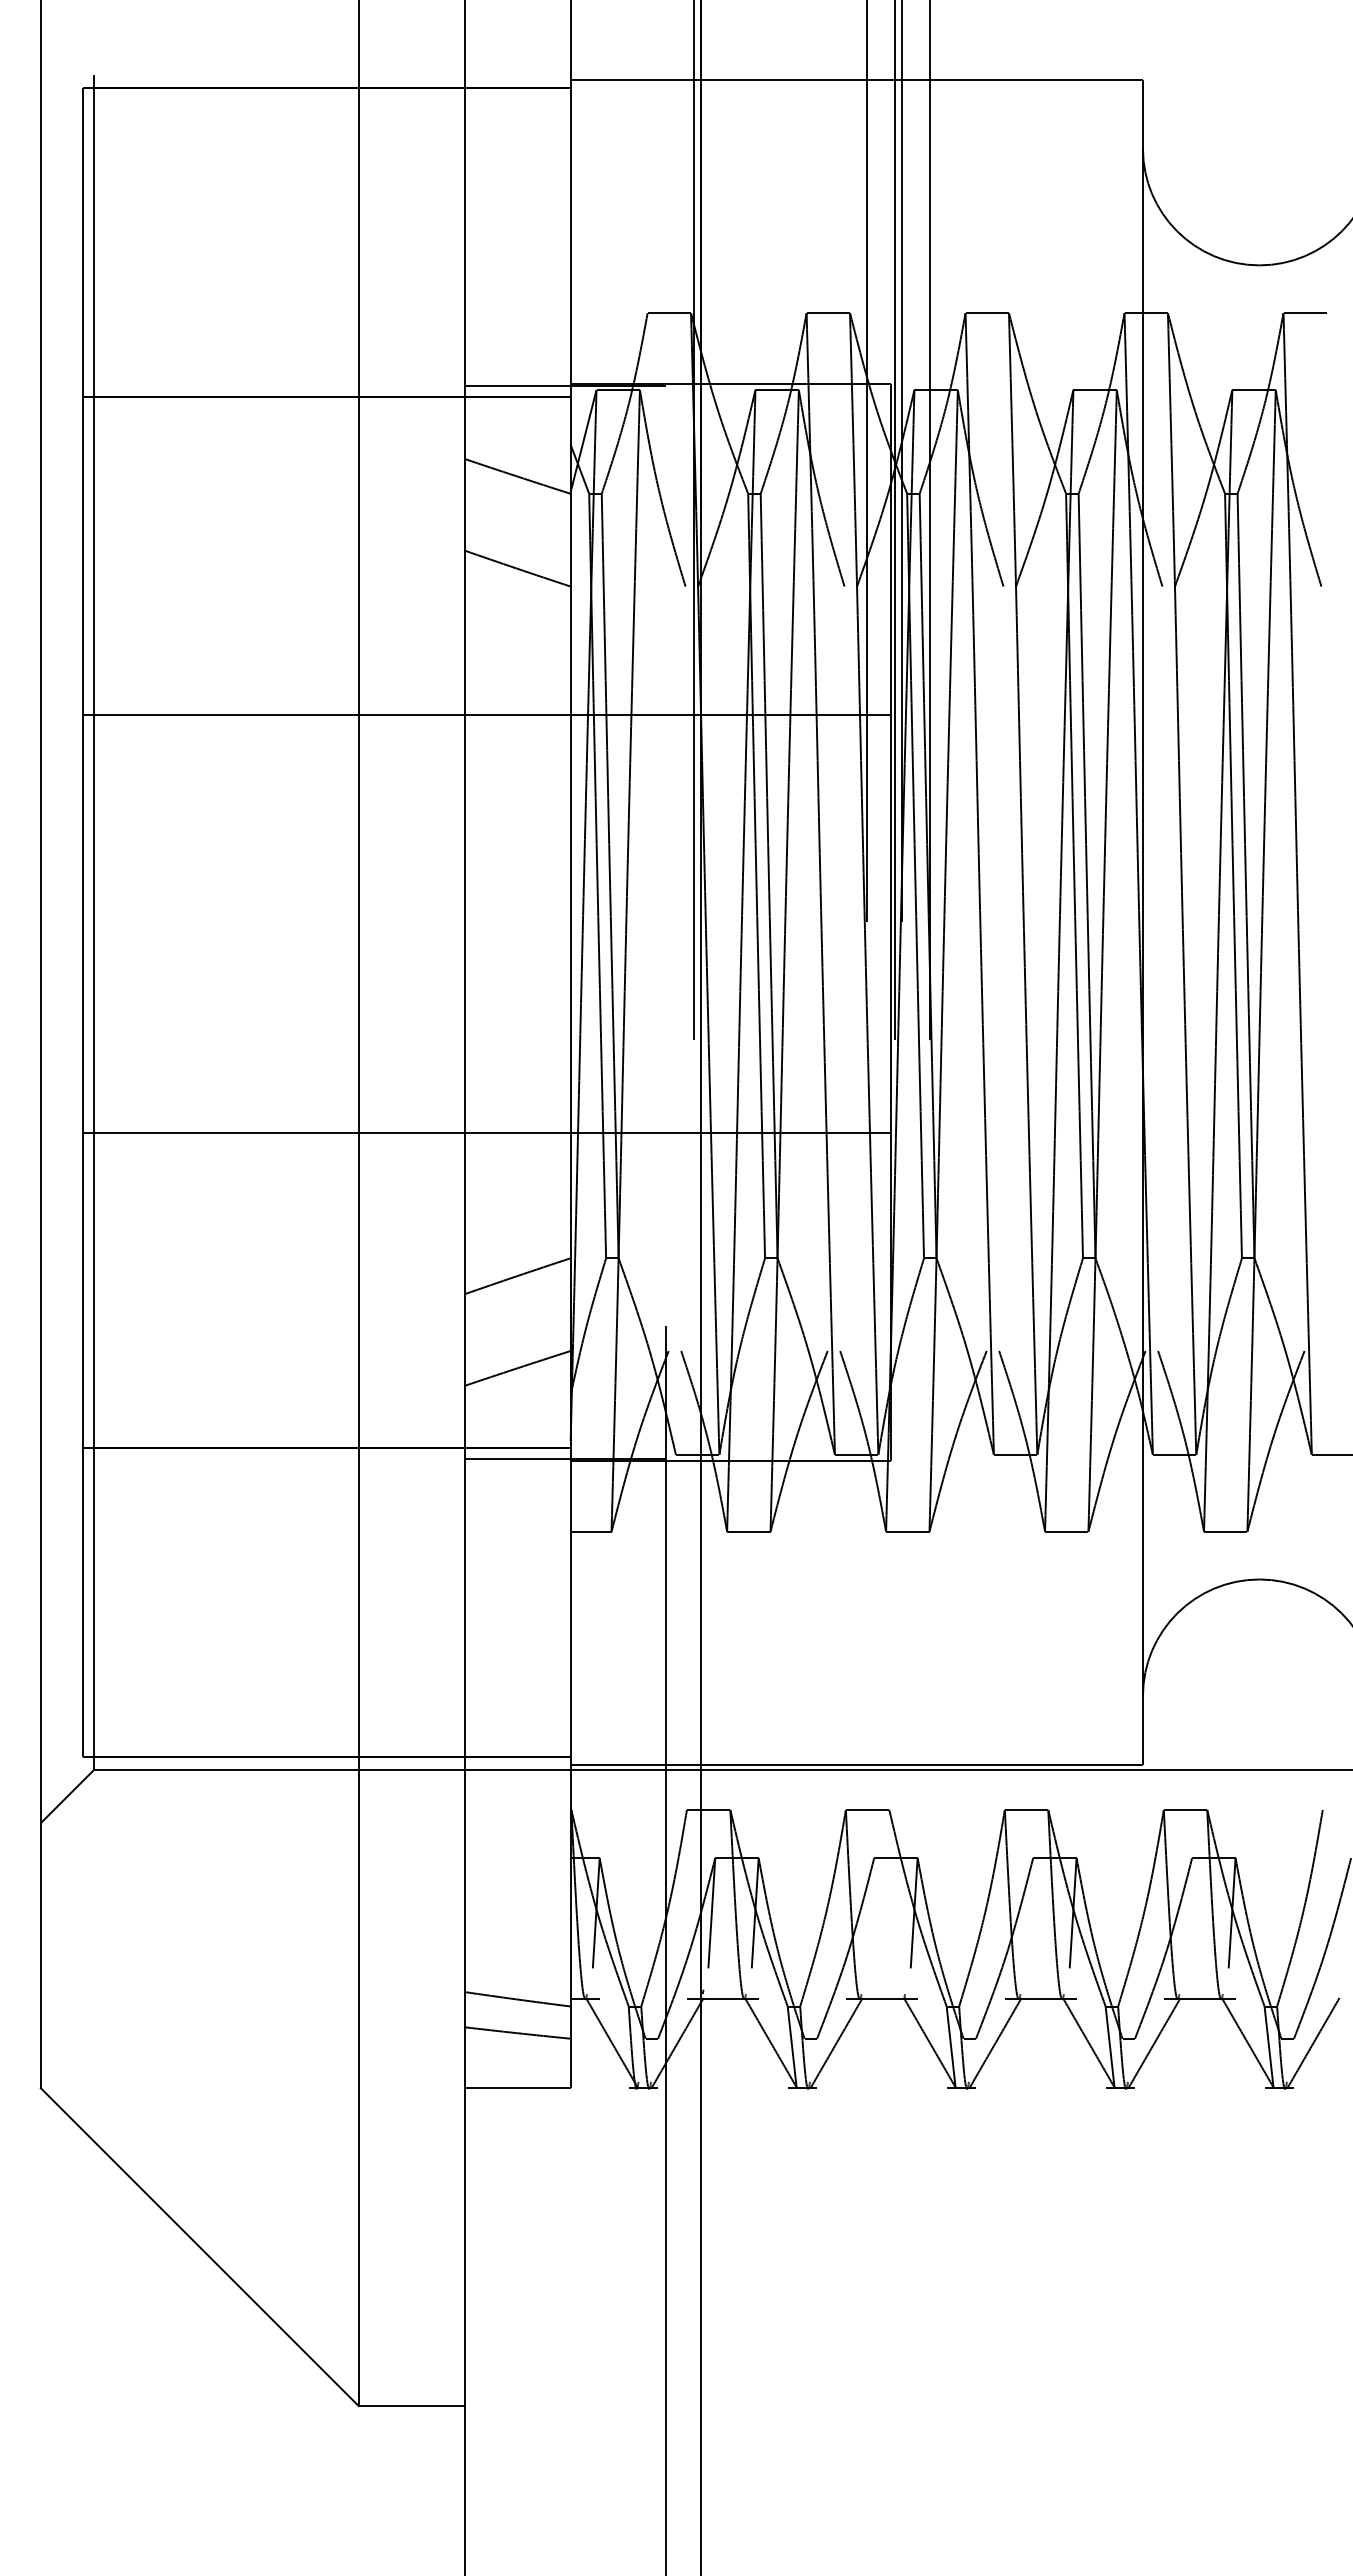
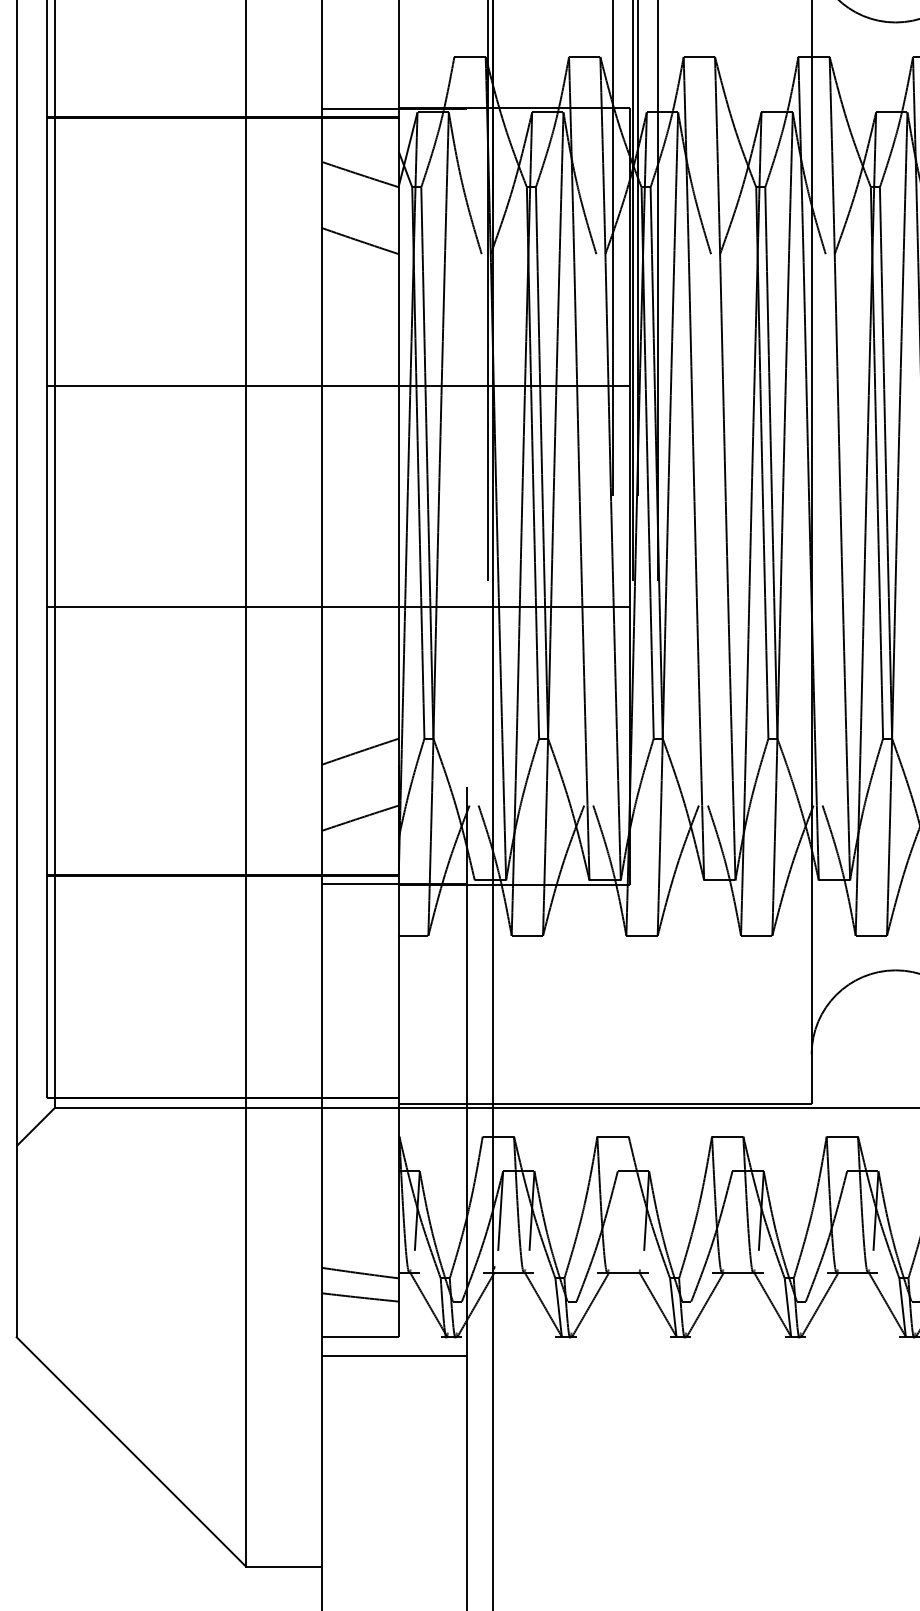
line: (486, 715) -> (338, 386), moved
line: (486, 1132) -> (338, 606), moved
line: (564, 2113) -> (394, 1355), added

